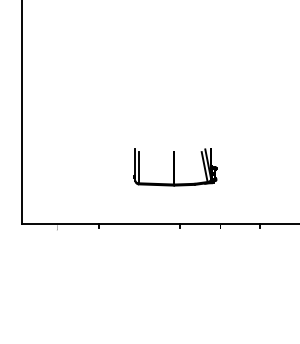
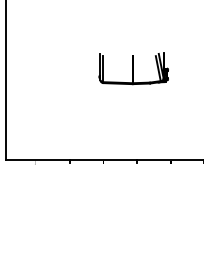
part: (175, 167) -> (133, 69), moved

